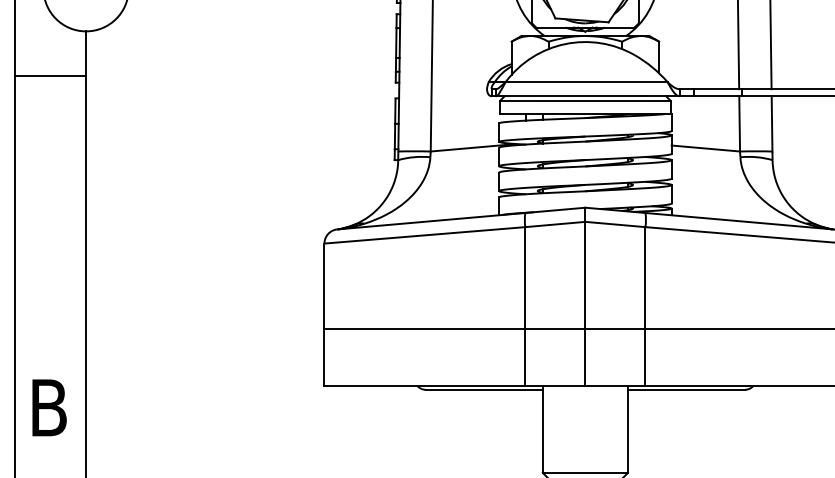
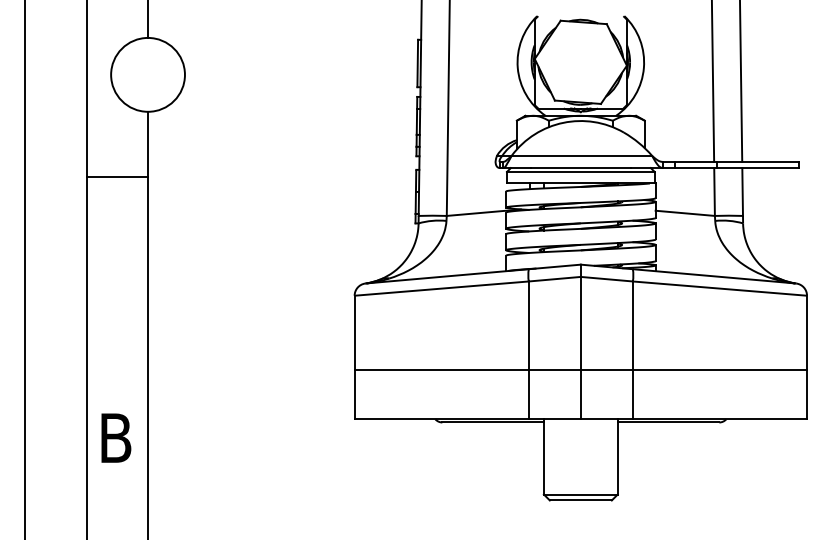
line: (50, 76) -> (117, 176), moved

